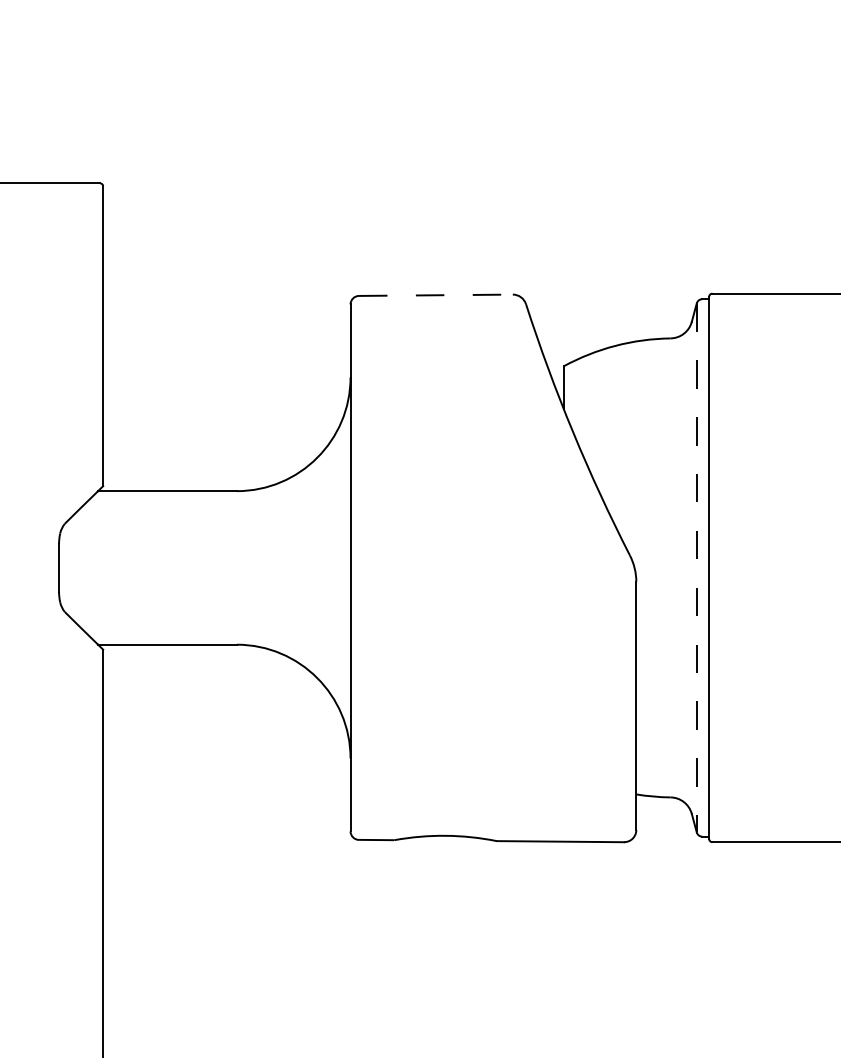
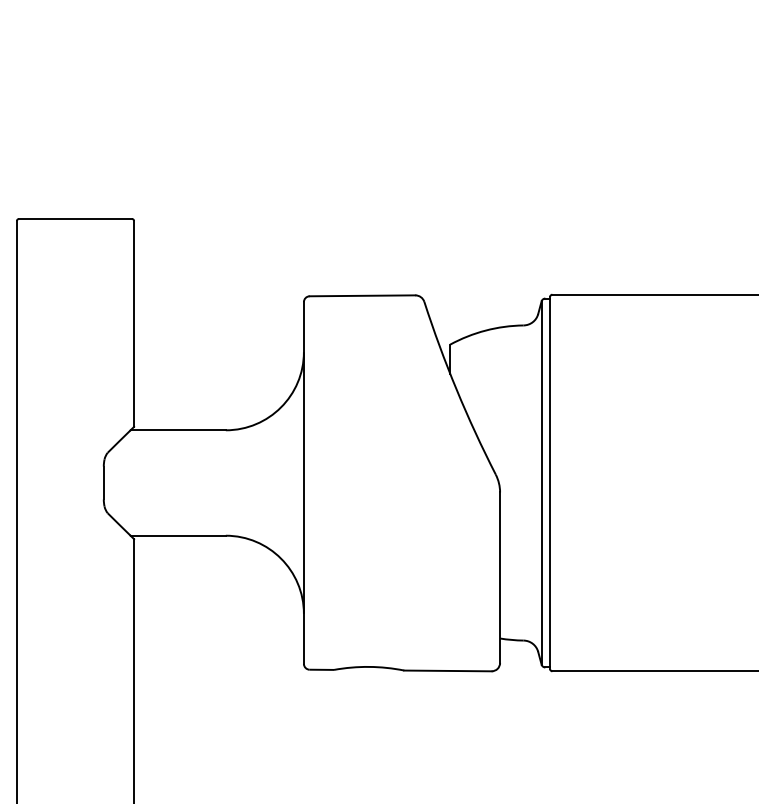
line: (435, 294) -> (362, 295), dashed -> solid
line: (696, 568) -> (541, 483), dashed -> solid

